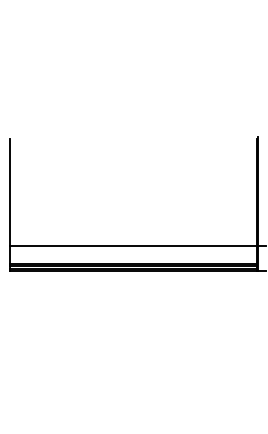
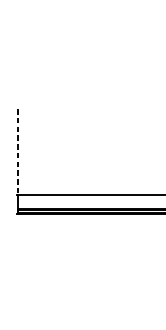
line: (10, 192) -> (18, 152), solid -> dashed

